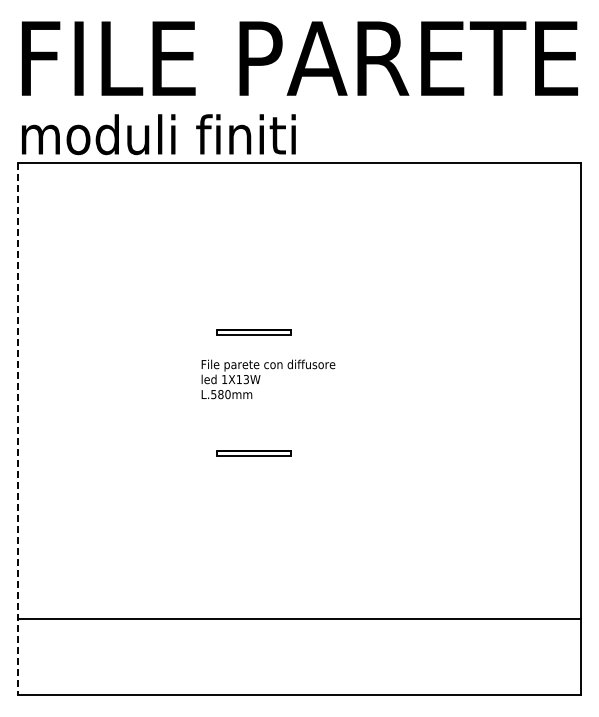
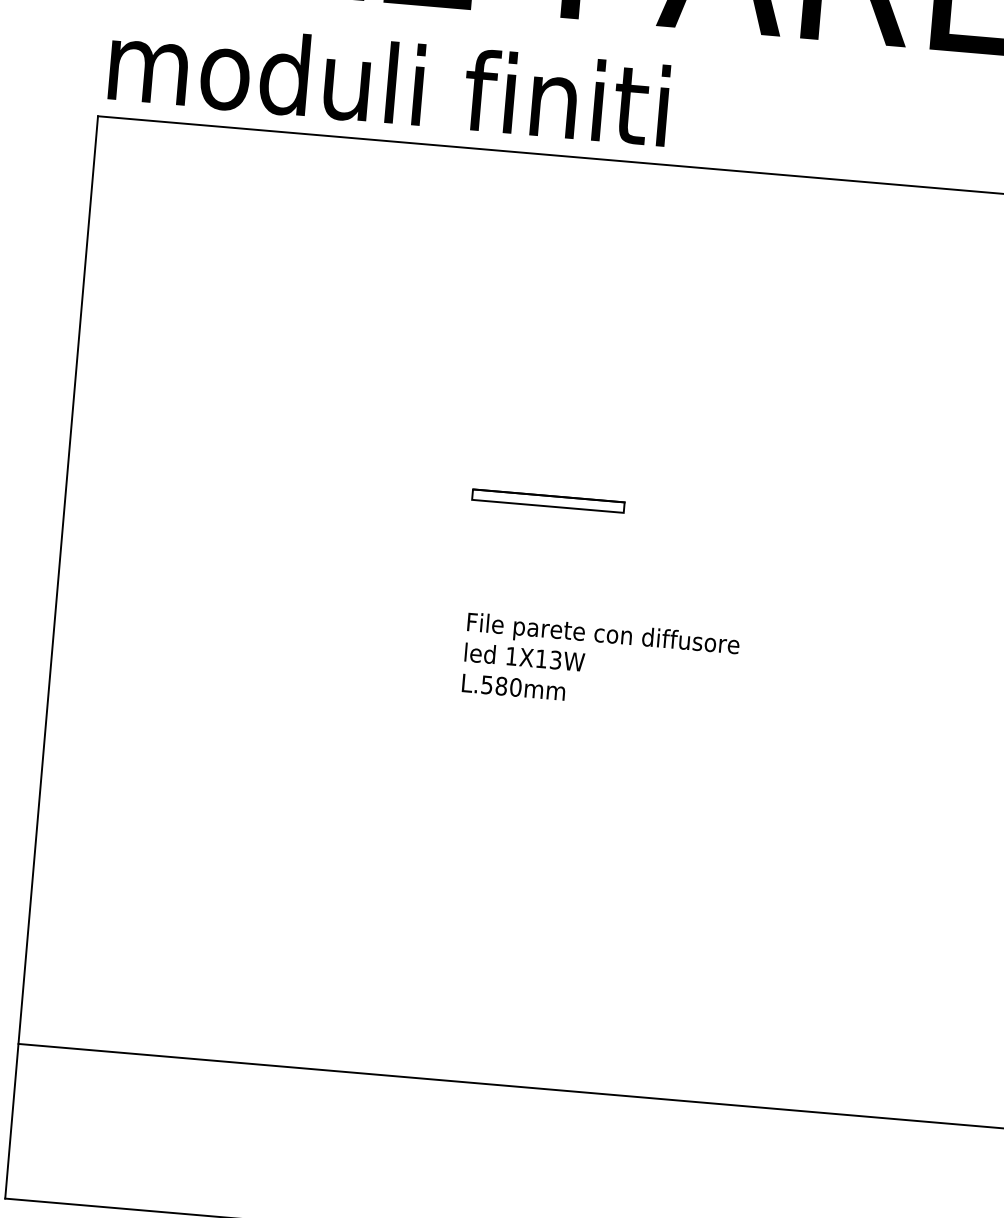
text: (268, 379) -> (600, 663), moved
line: (18, 429) -> (52, 657), dashed -> solid
part: (253, 453) -> (526, 747), removed

